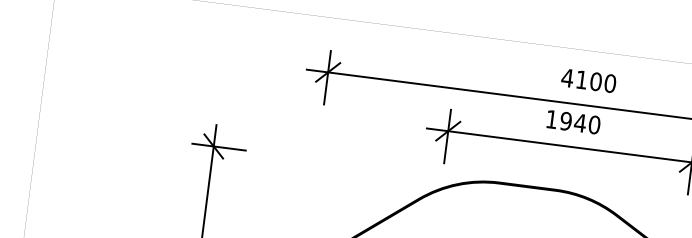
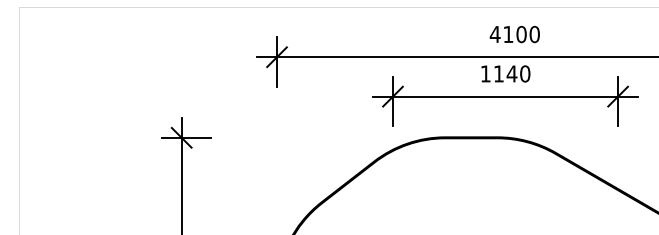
text: (565, 120) -> (498, 73), 1940 -> 1140

